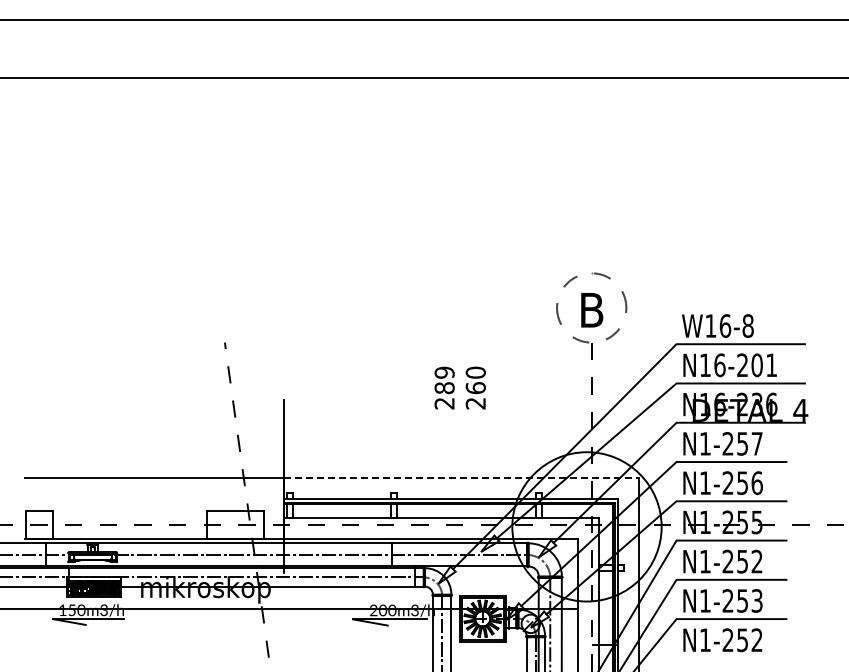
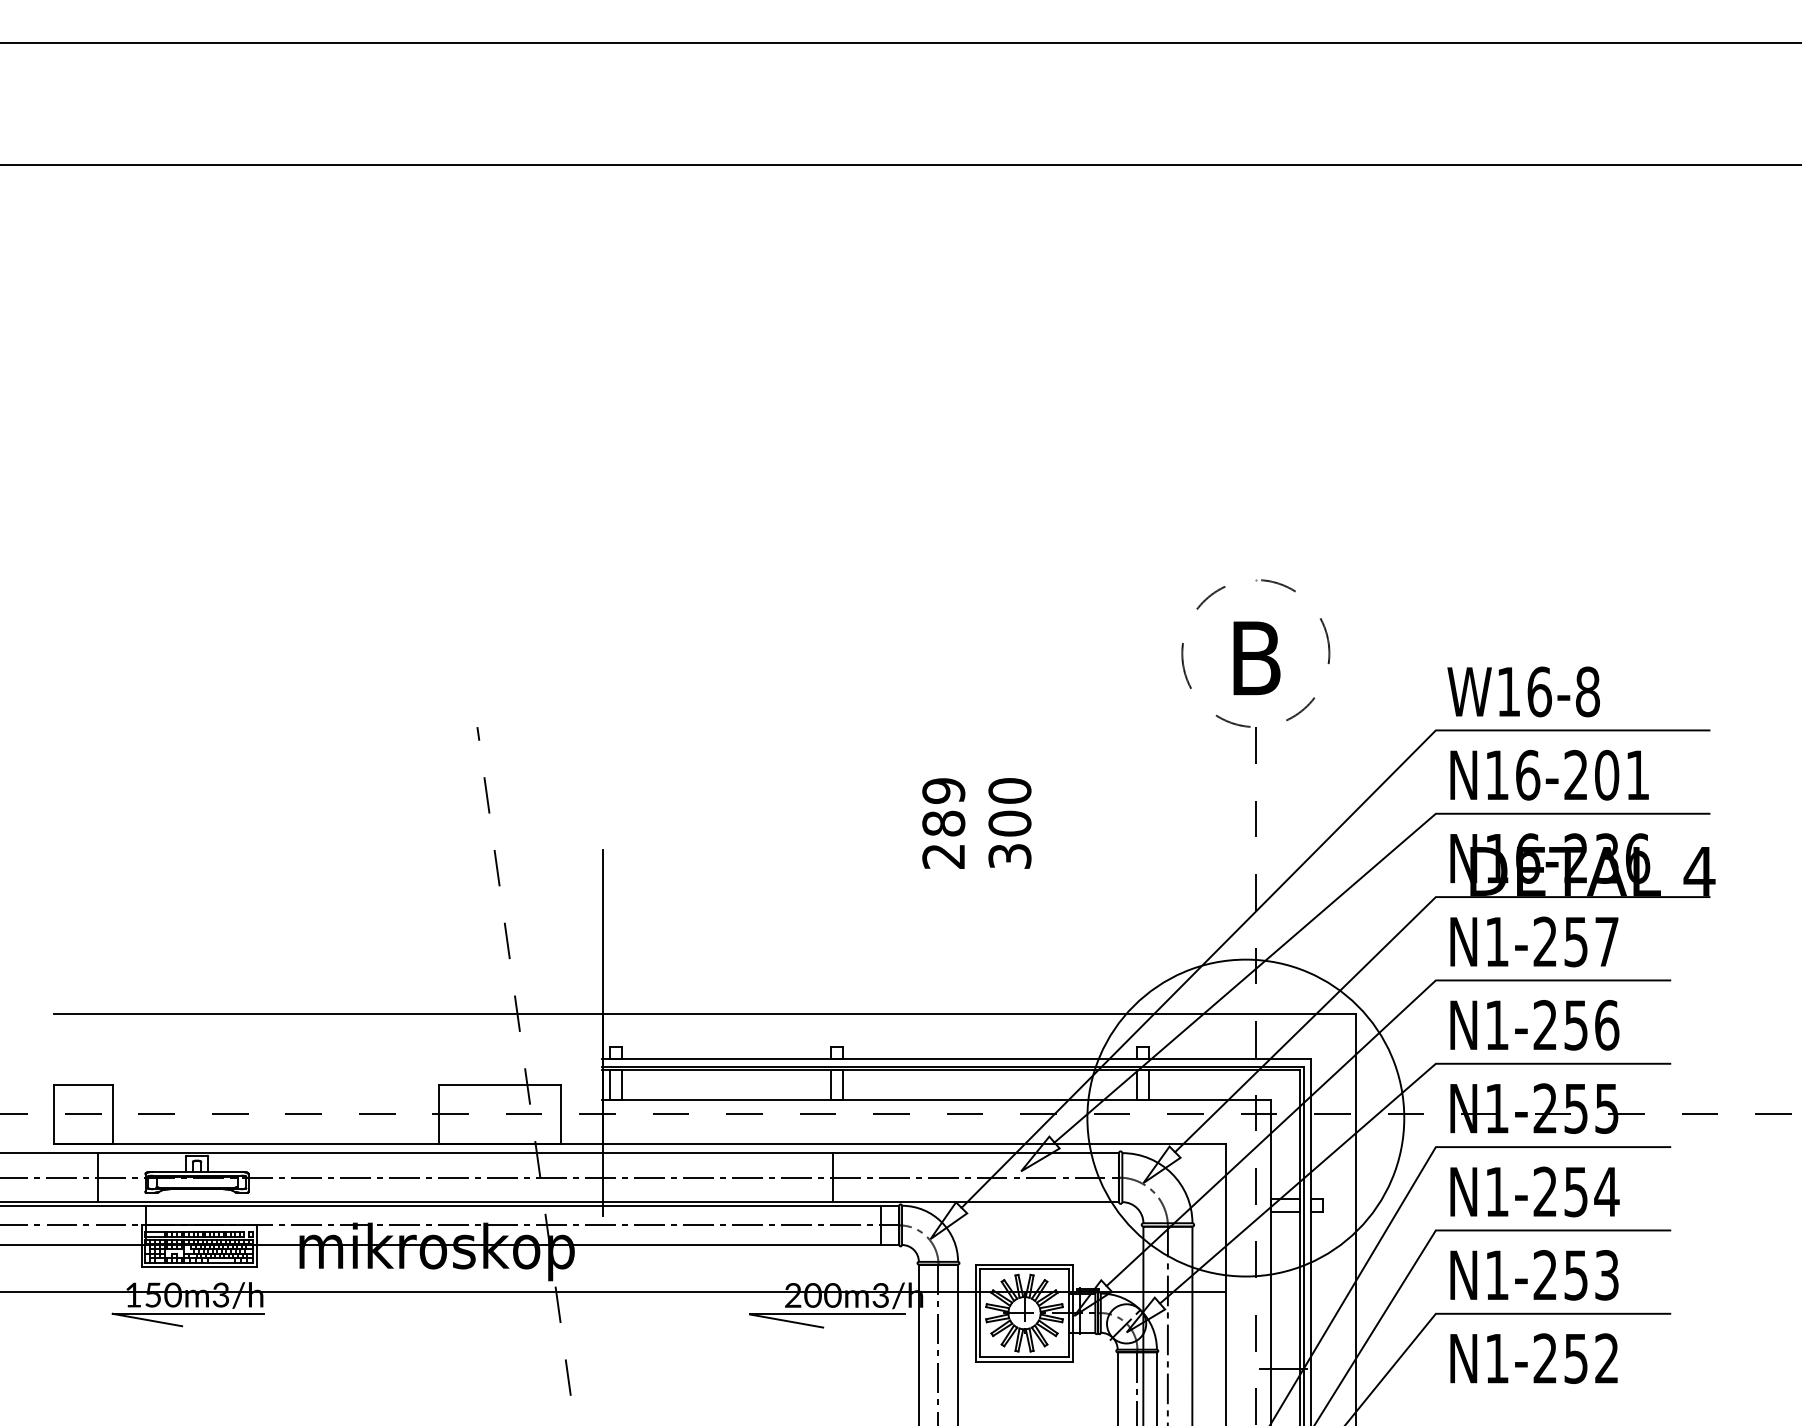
text: (475, 395) -> (1009, 839), 260 -> 300
line: (461, 477) -> (979, 1013), dashed -> solid
text: (757, 561) -> (1607, 1191), N1-252 -> N1-254

